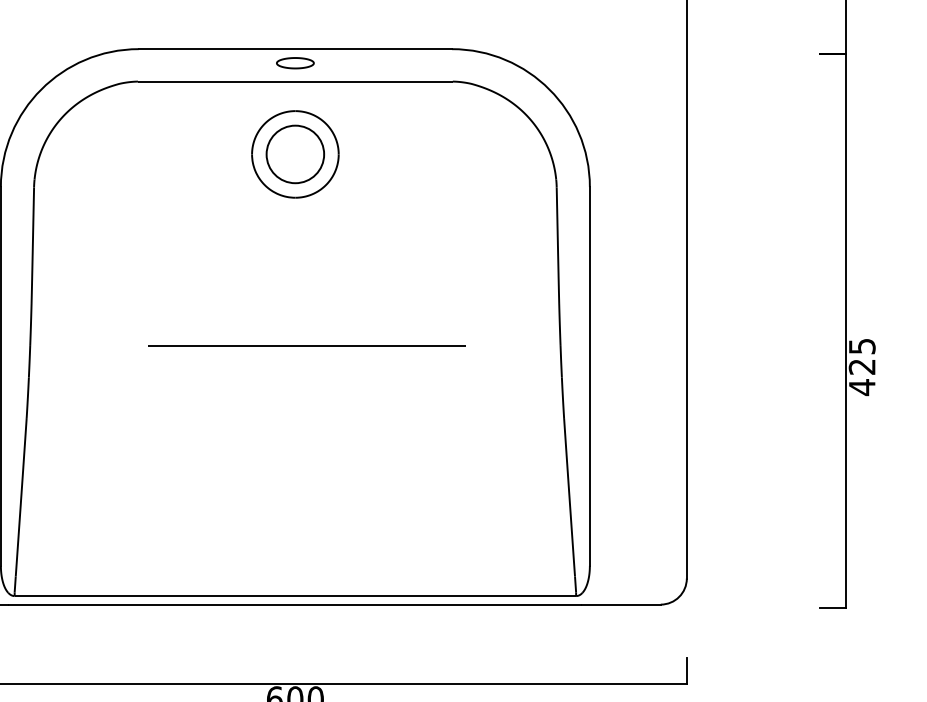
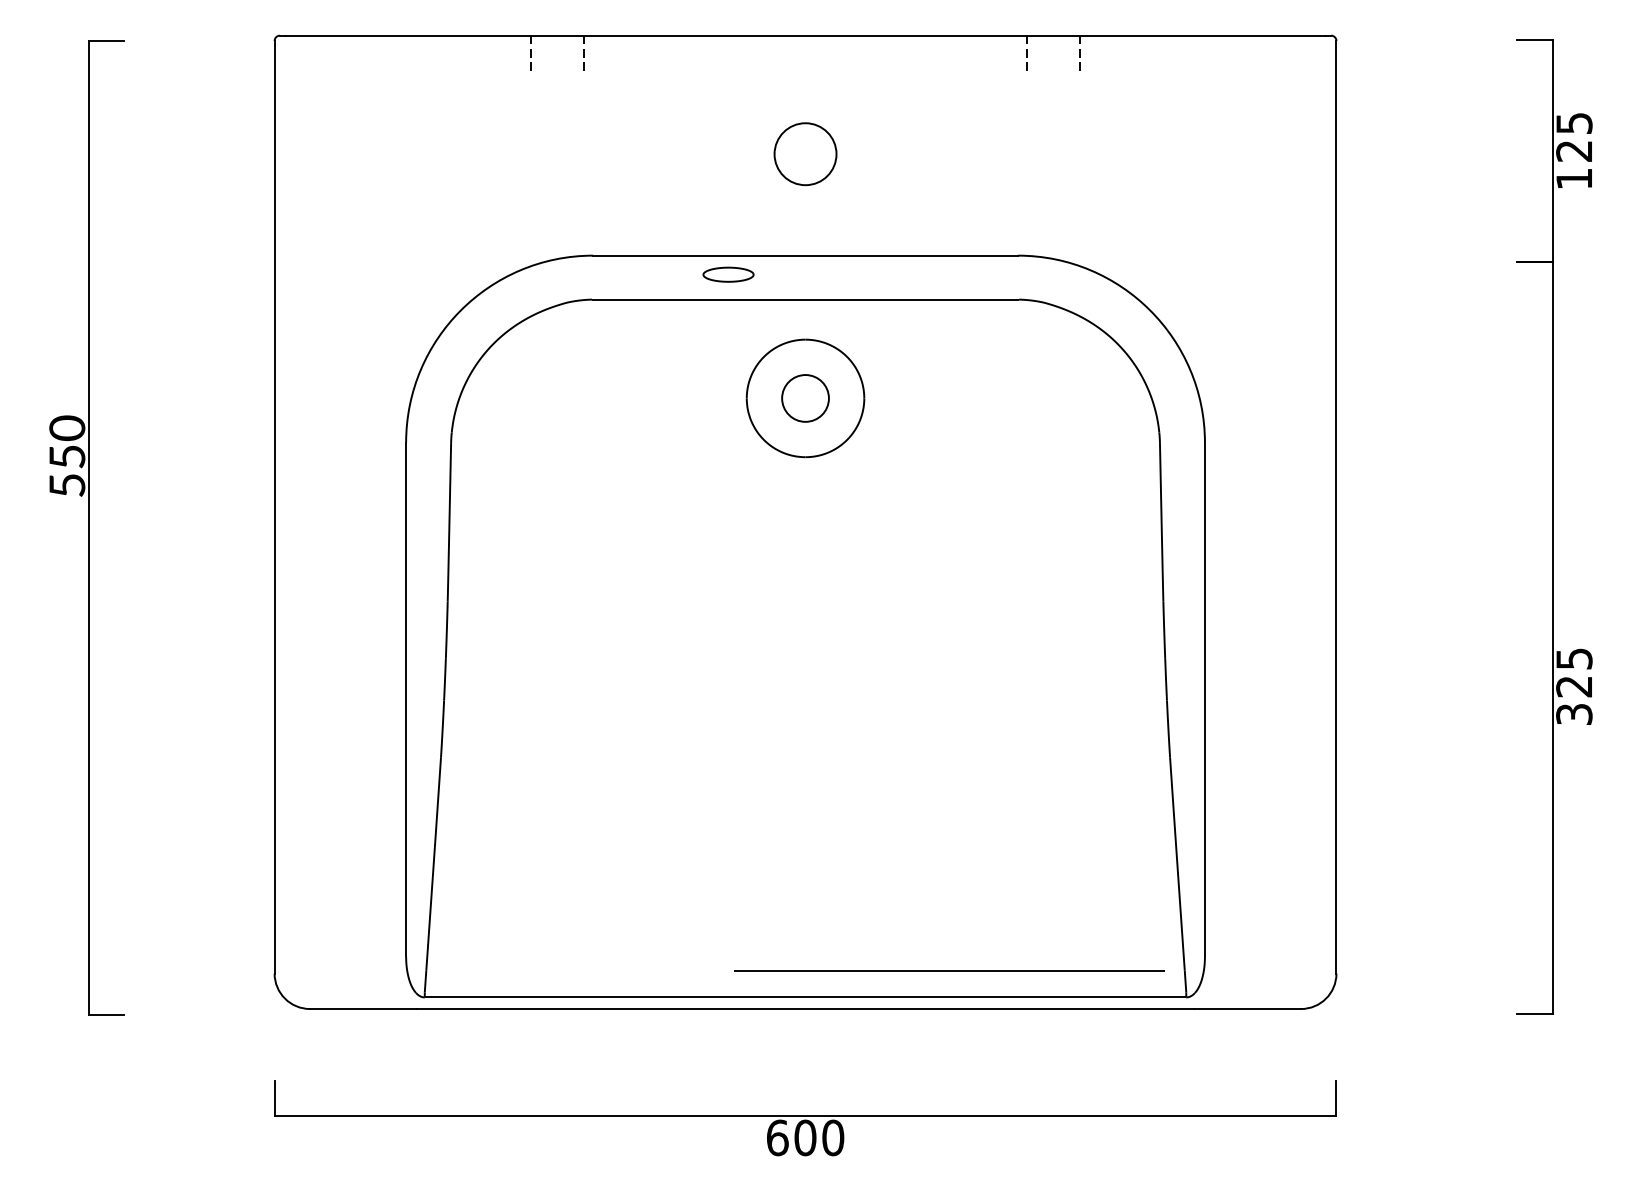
part: (295, 63) -> (728, 274), moved
circle: (295, 154) -> (805, 398), size x0.6
line: (307, 345) -> (949, 970), moved
text: (862, 387) -> (1574, 714), 425 -> 325

